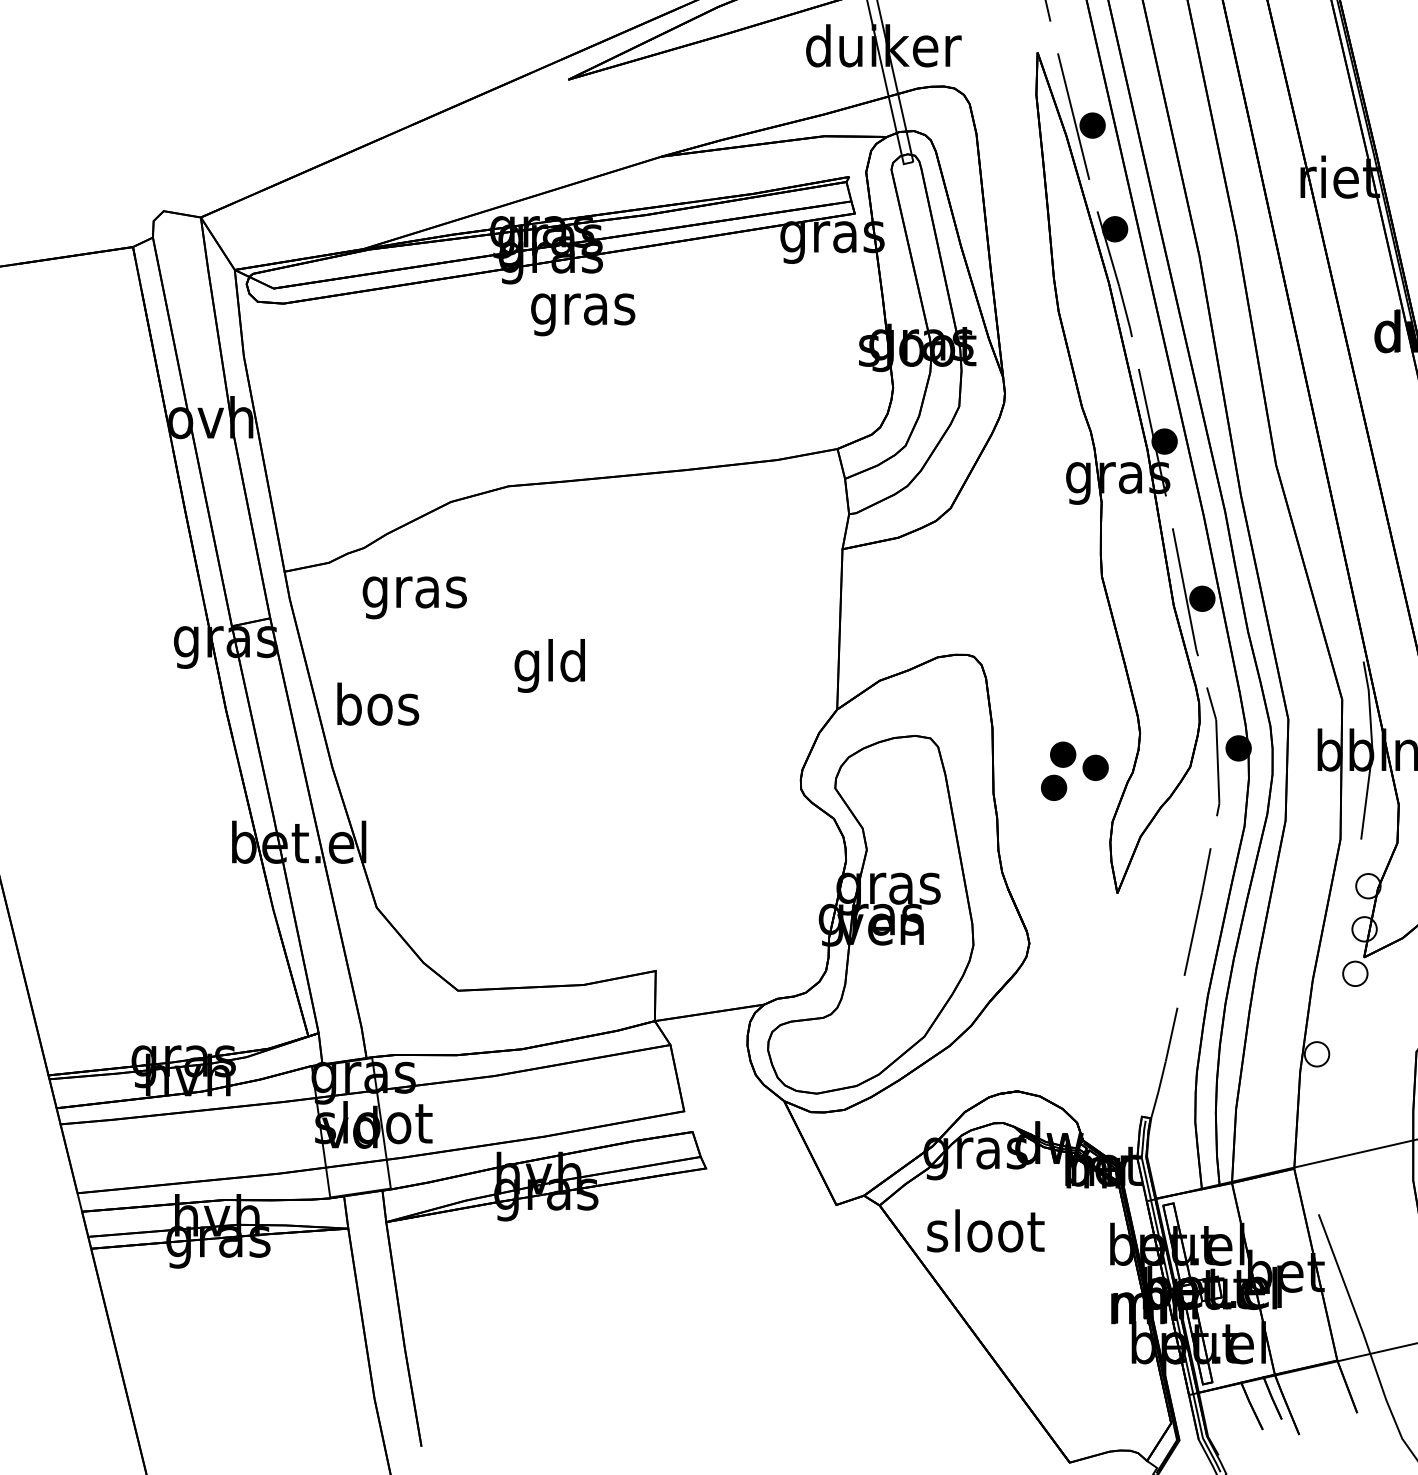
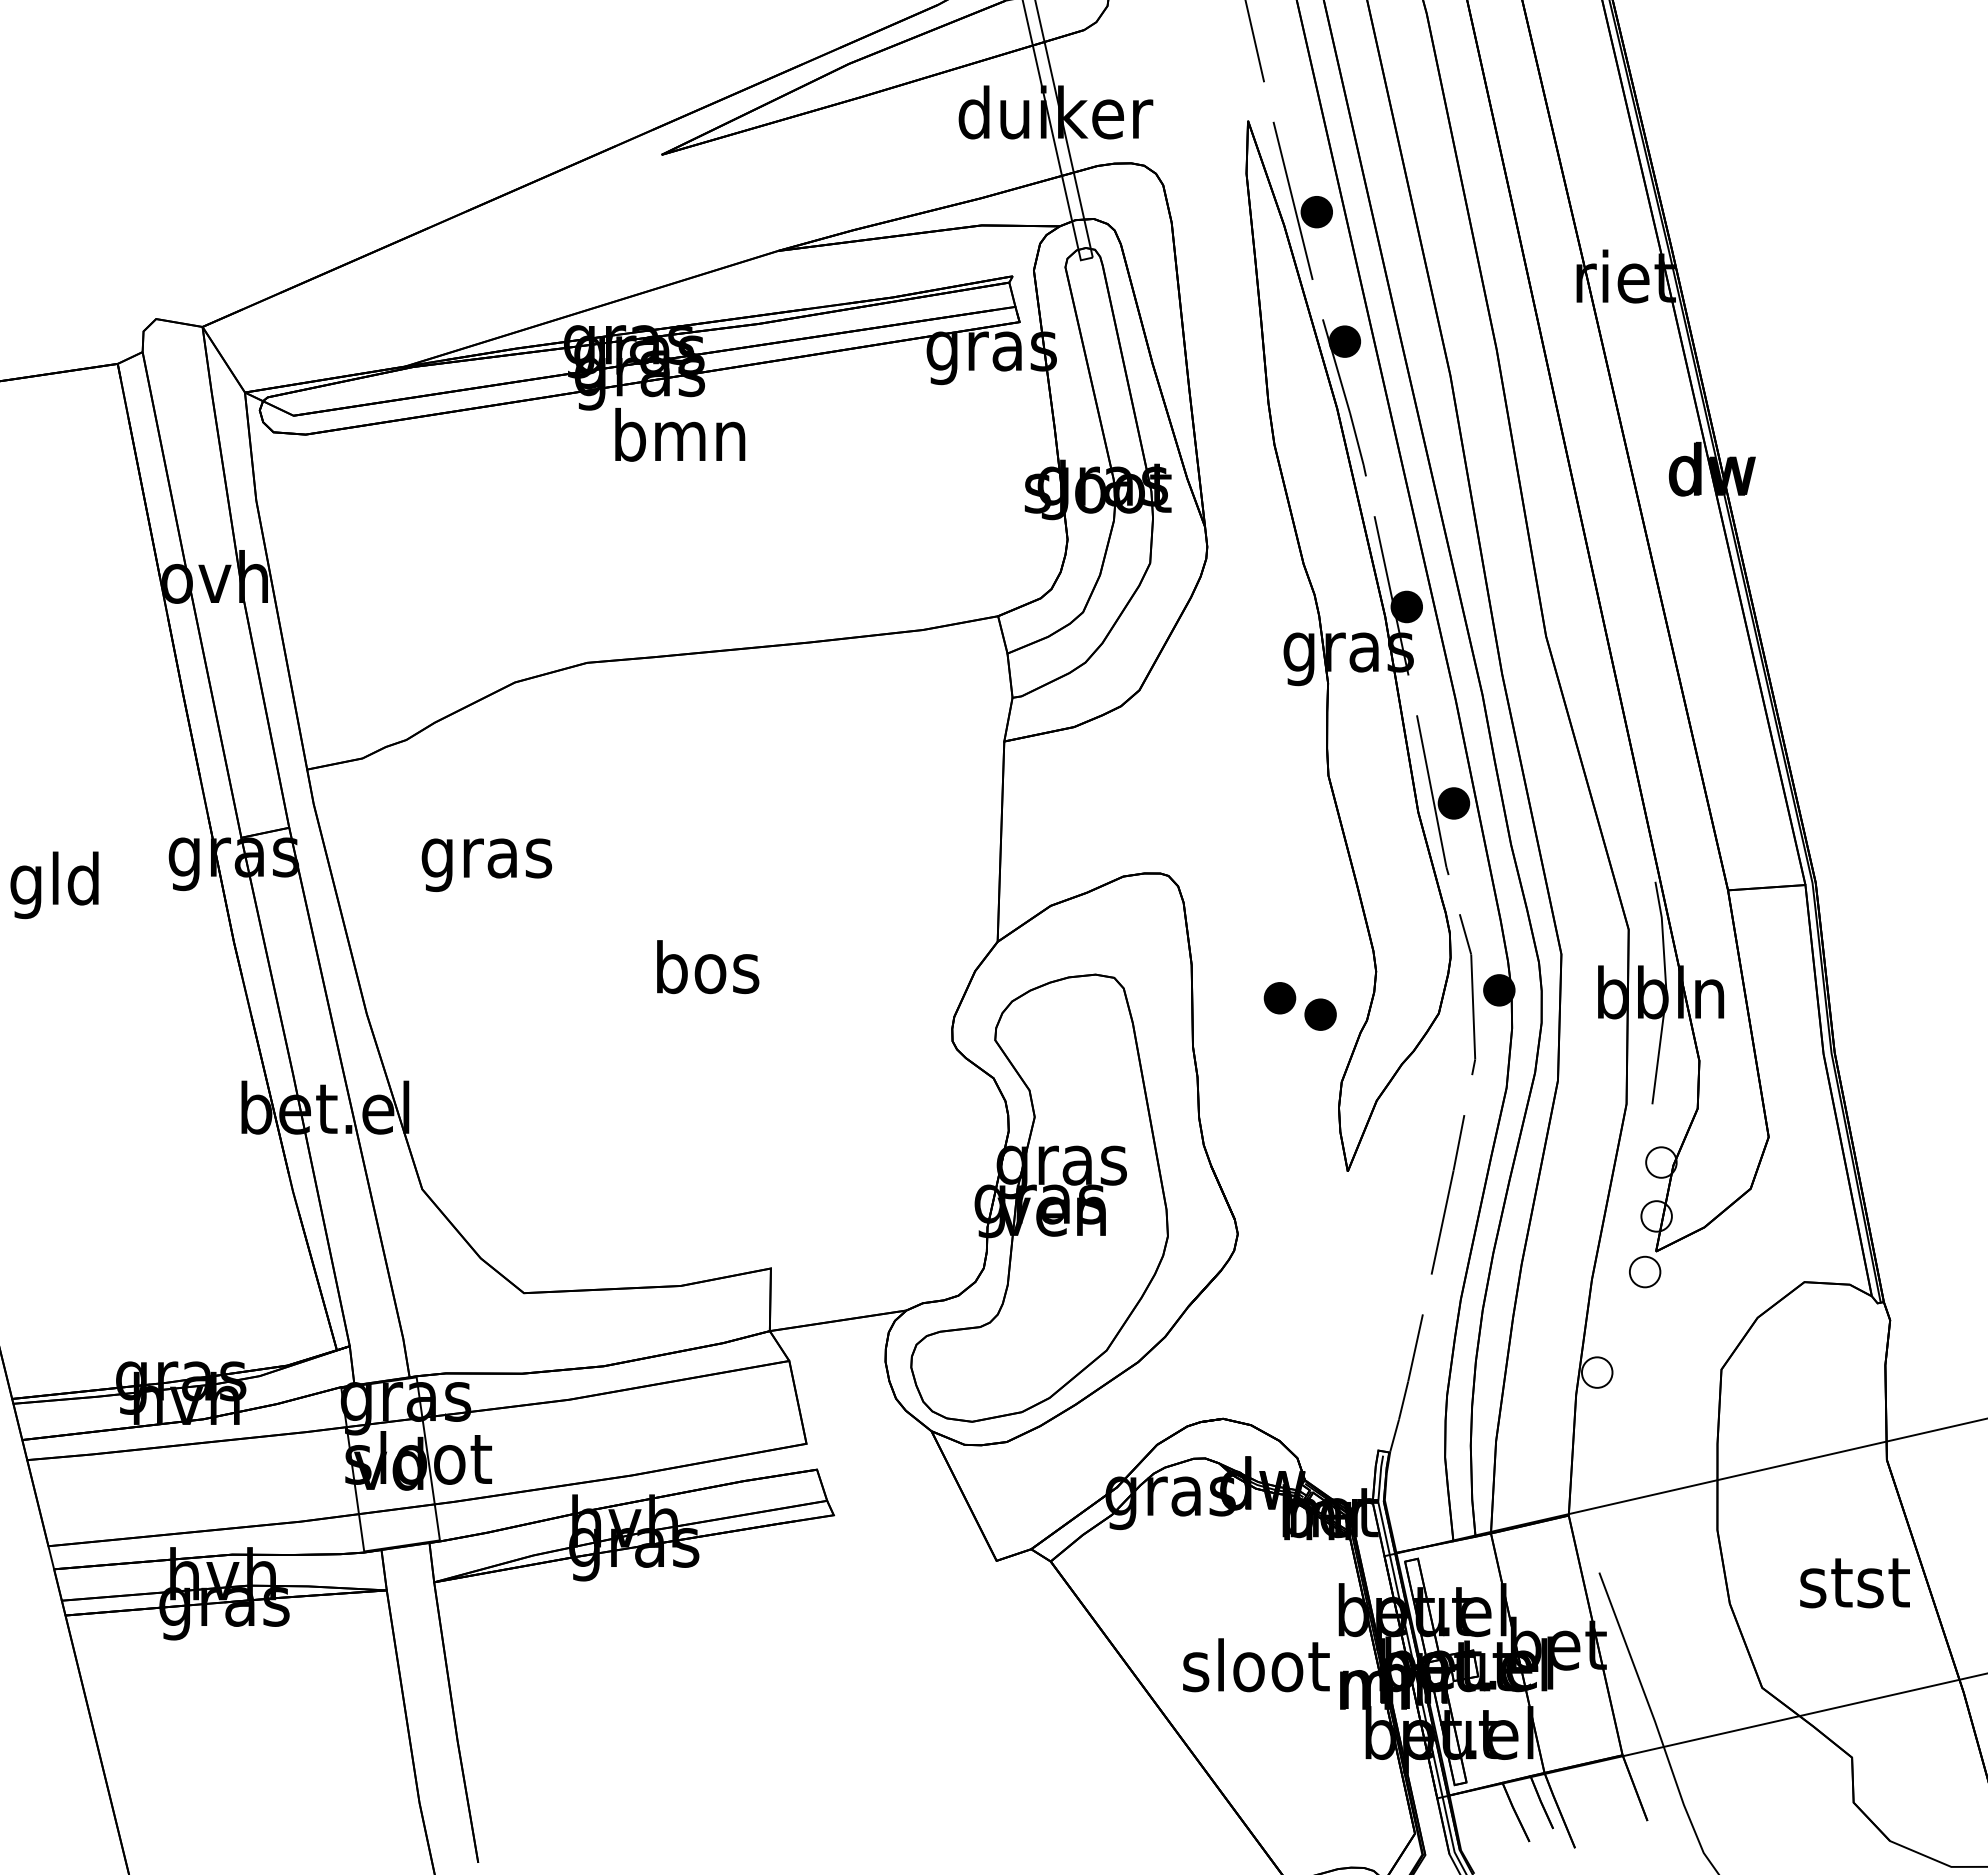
text: (583, 309) -> (680, 441), gras -> bmn
text: (414, 597) -> (486, 864), moved
text: (549, 666) -> (54, 885), moved
text: (378, 704) -> (708, 967), moved
part: (1053, 787) -> (1268, 1039), removed
text: (985, 1231) -> (1256, 1665), moved

